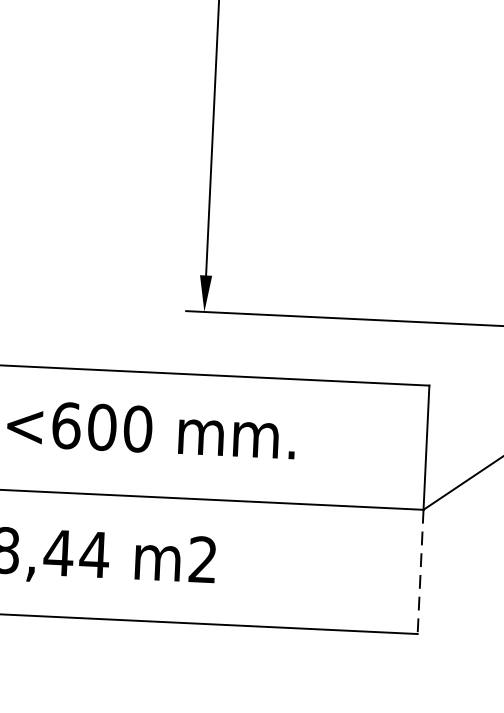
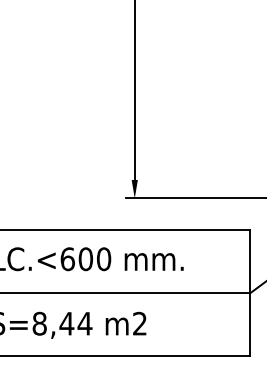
line: (420, 573) -> (250, 325), dashed -> solid

